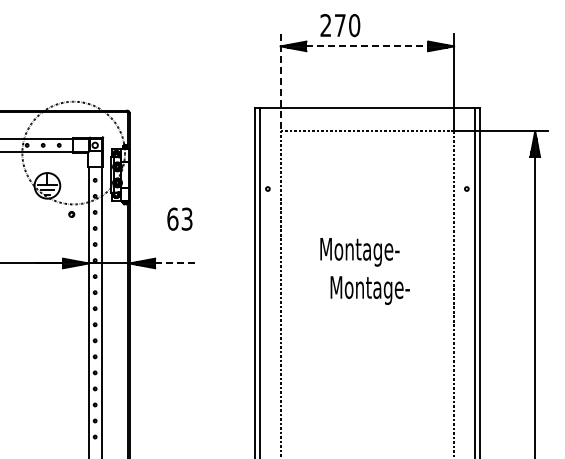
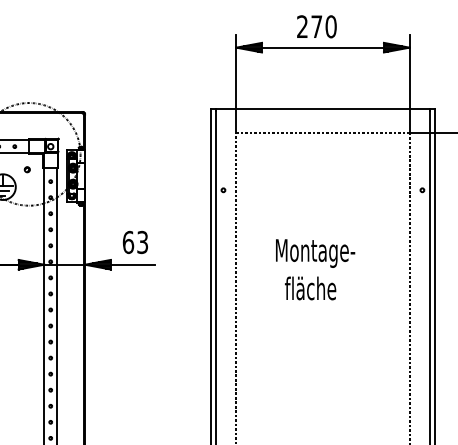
text: (340, 25) -> (317, 26), moved
line: (367, 46) -> (323, 47), dashed -> solid
line: (280, 82) -> (236, 83), dashed -> solid
part: (71, 214) -> (27, 169), moved
text: (179, 218) -> (135, 241), moved
line: (177, 263) -> (133, 264), dashed -> solid
text: (369, 289) -> (325, 290), Montage- -> fläche

